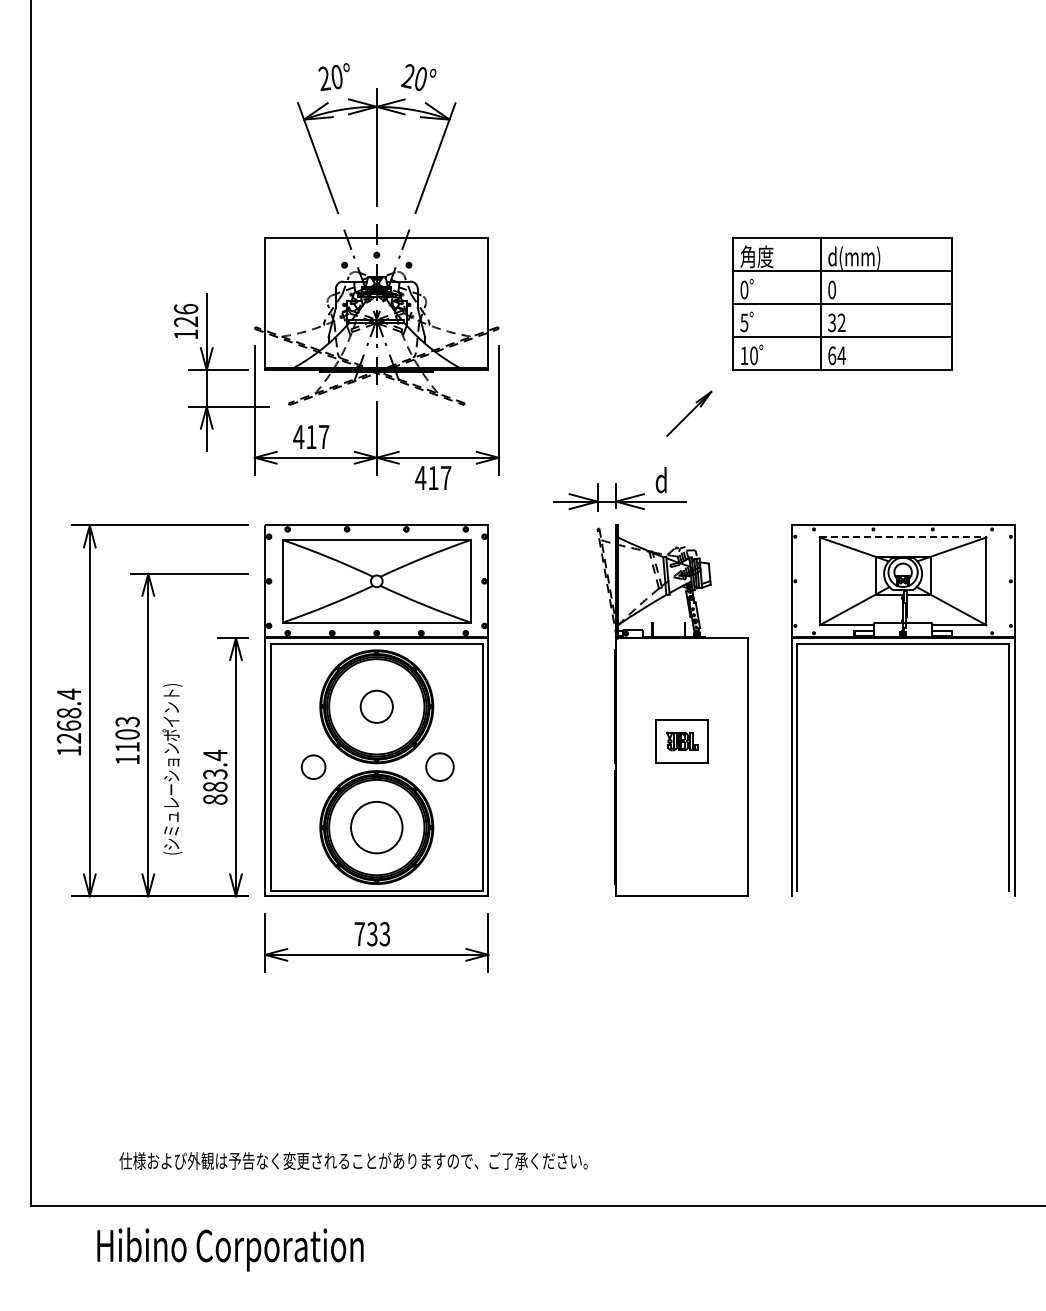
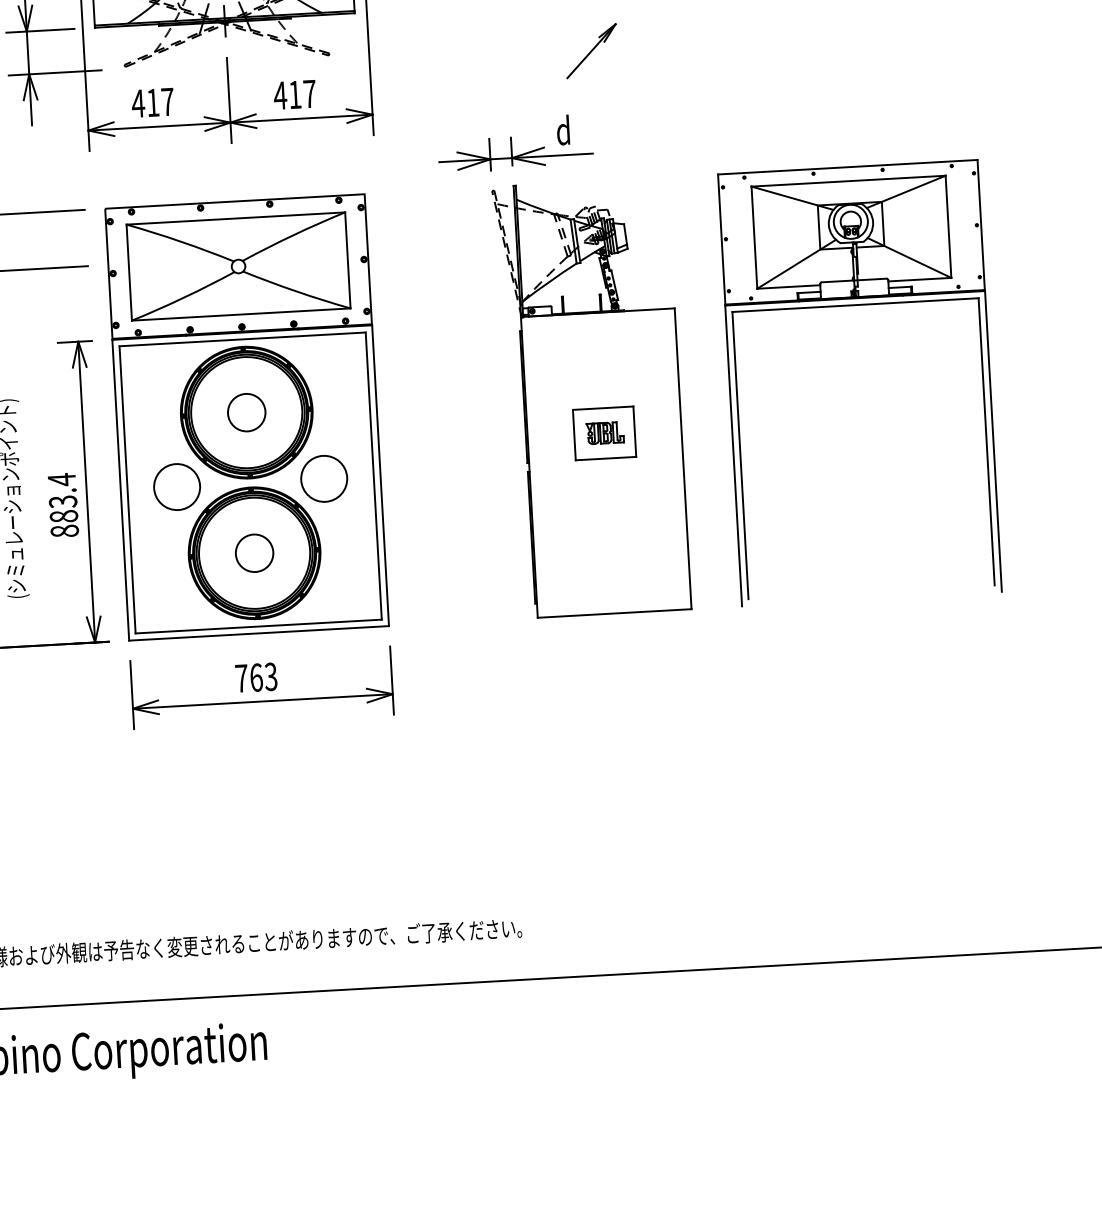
text: (433, 477) -> (295, 94), moved
line: (903, 537) -> (849, 181), dashed -> solid
circle: (313, 766) -> (176, 486), size x1.67
circle: (439, 766) -> (323, 478), size x1.43
circle: (376, 827) -> (254, 553), size x0.62
text: (372, 934) -> (256, 678), 733 -> 763

